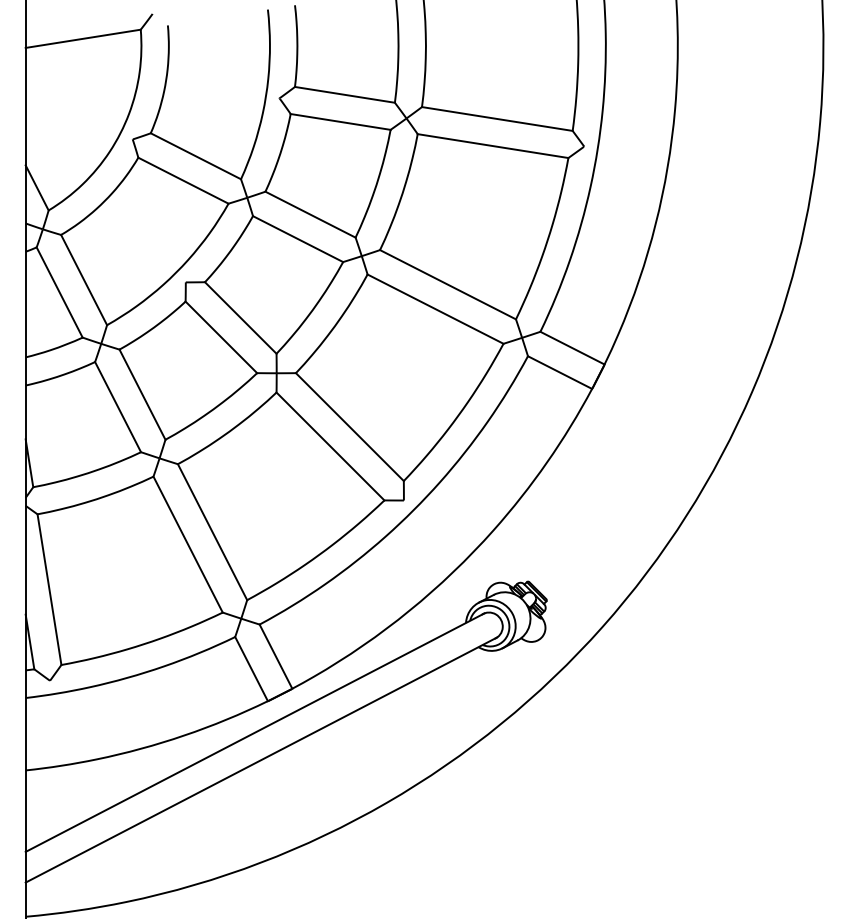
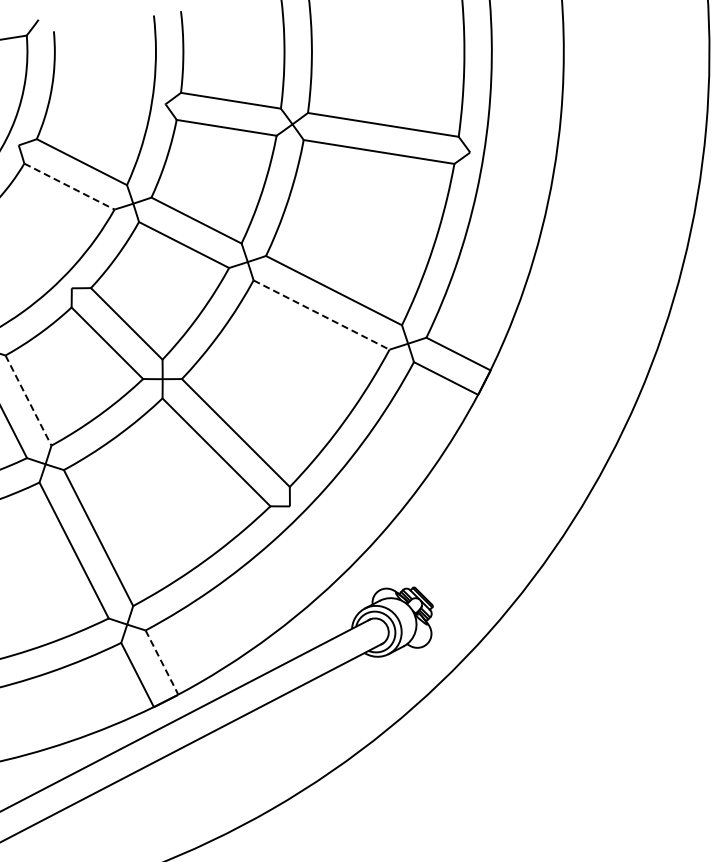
line: (183, 180) -> (69, 186), solid -> dashed
line: (436, 309) -> (322, 315), solid -> dashed
line: (142, 394) -> (28, 400), solid -> dashed
line: (275, 656) -> (161, 662), solid -> dashed

